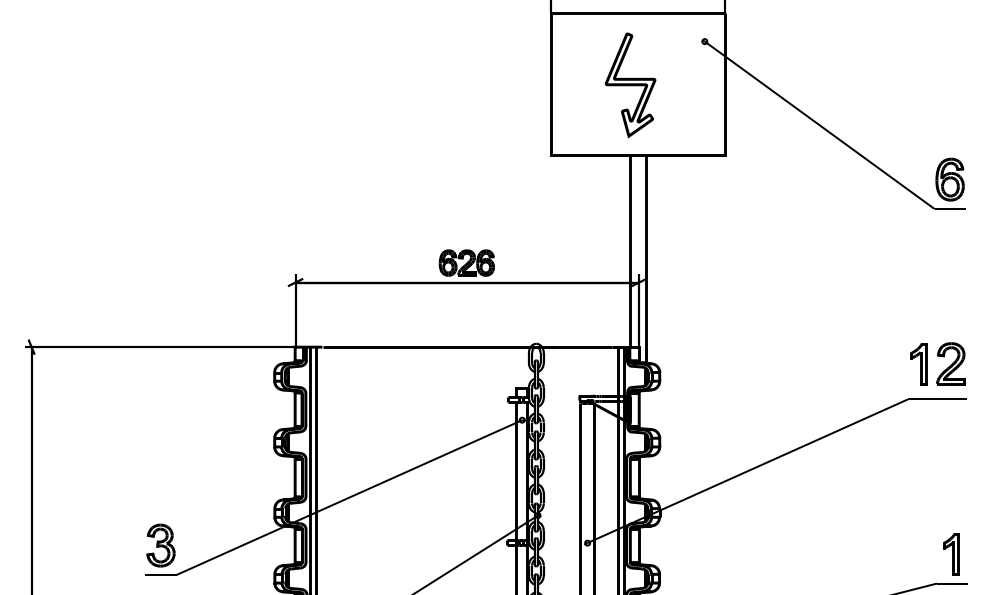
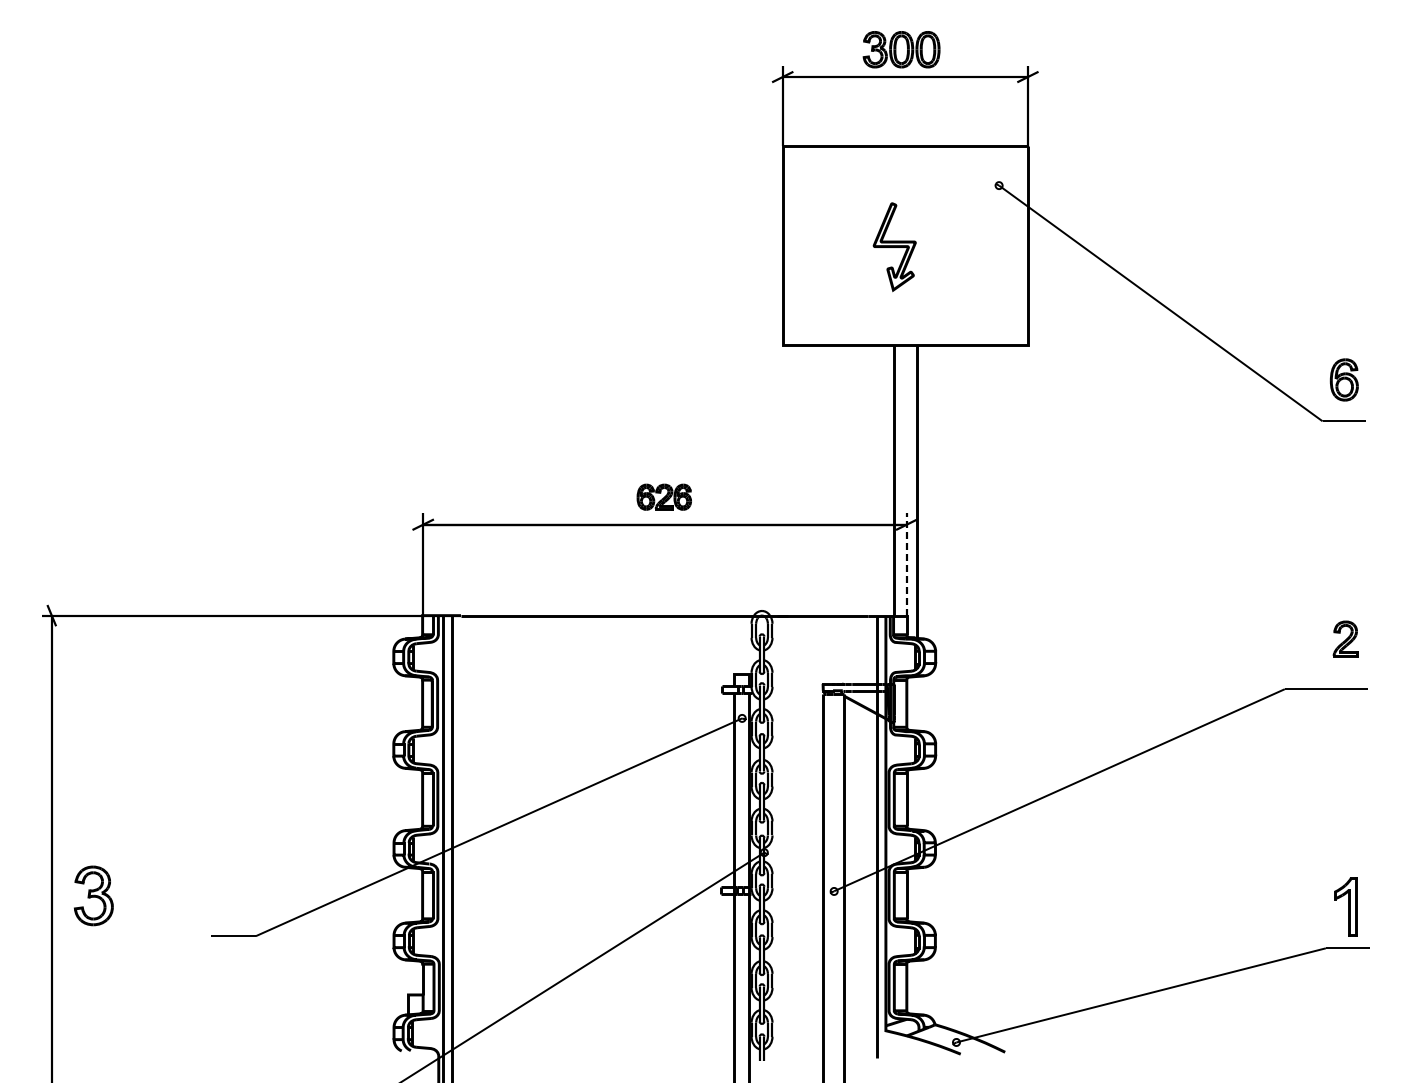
part: (630, 84) -> (894, 246), size x0.6
part: (950, 179) -> (1344, 379), size x0.7
part: (467, 262) -> (664, 496), size x0.7
line: (639, 310) -> (906, 563), solid -> dashed
part: (950, 363) -> (1345, 638), size x0.6
part: (918, 364) -> (1299, 639), removed
part: (160, 545) -> (93, 895), moved

